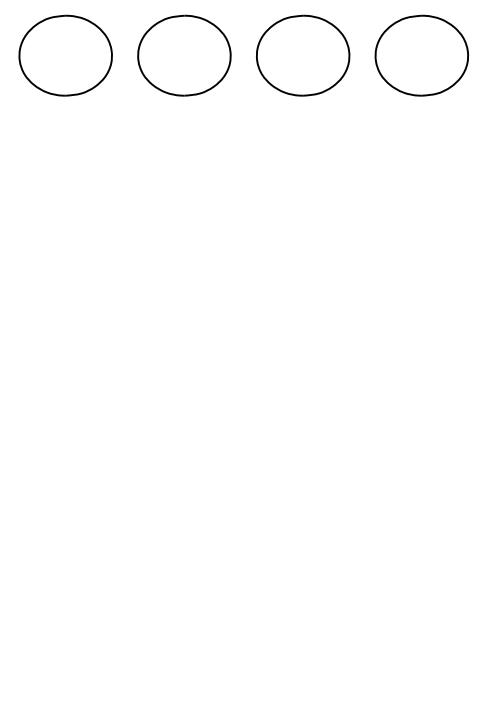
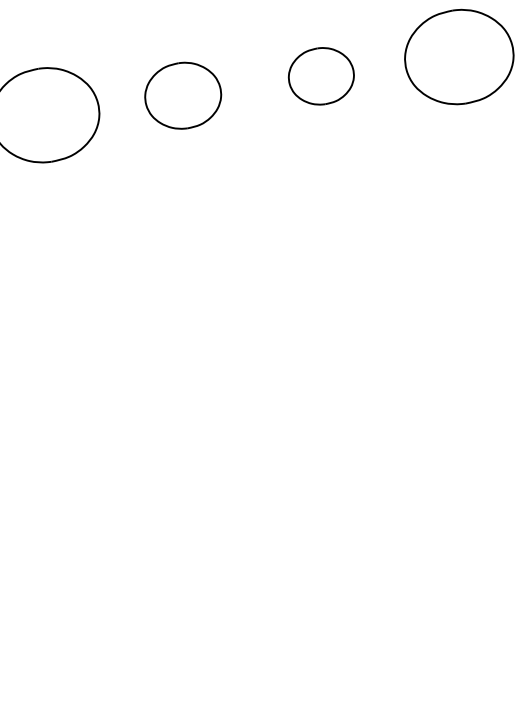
part: (184, 55) -> (183, 95), size x0.7
part: (303, 55) -> (321, 76), size x0.6

